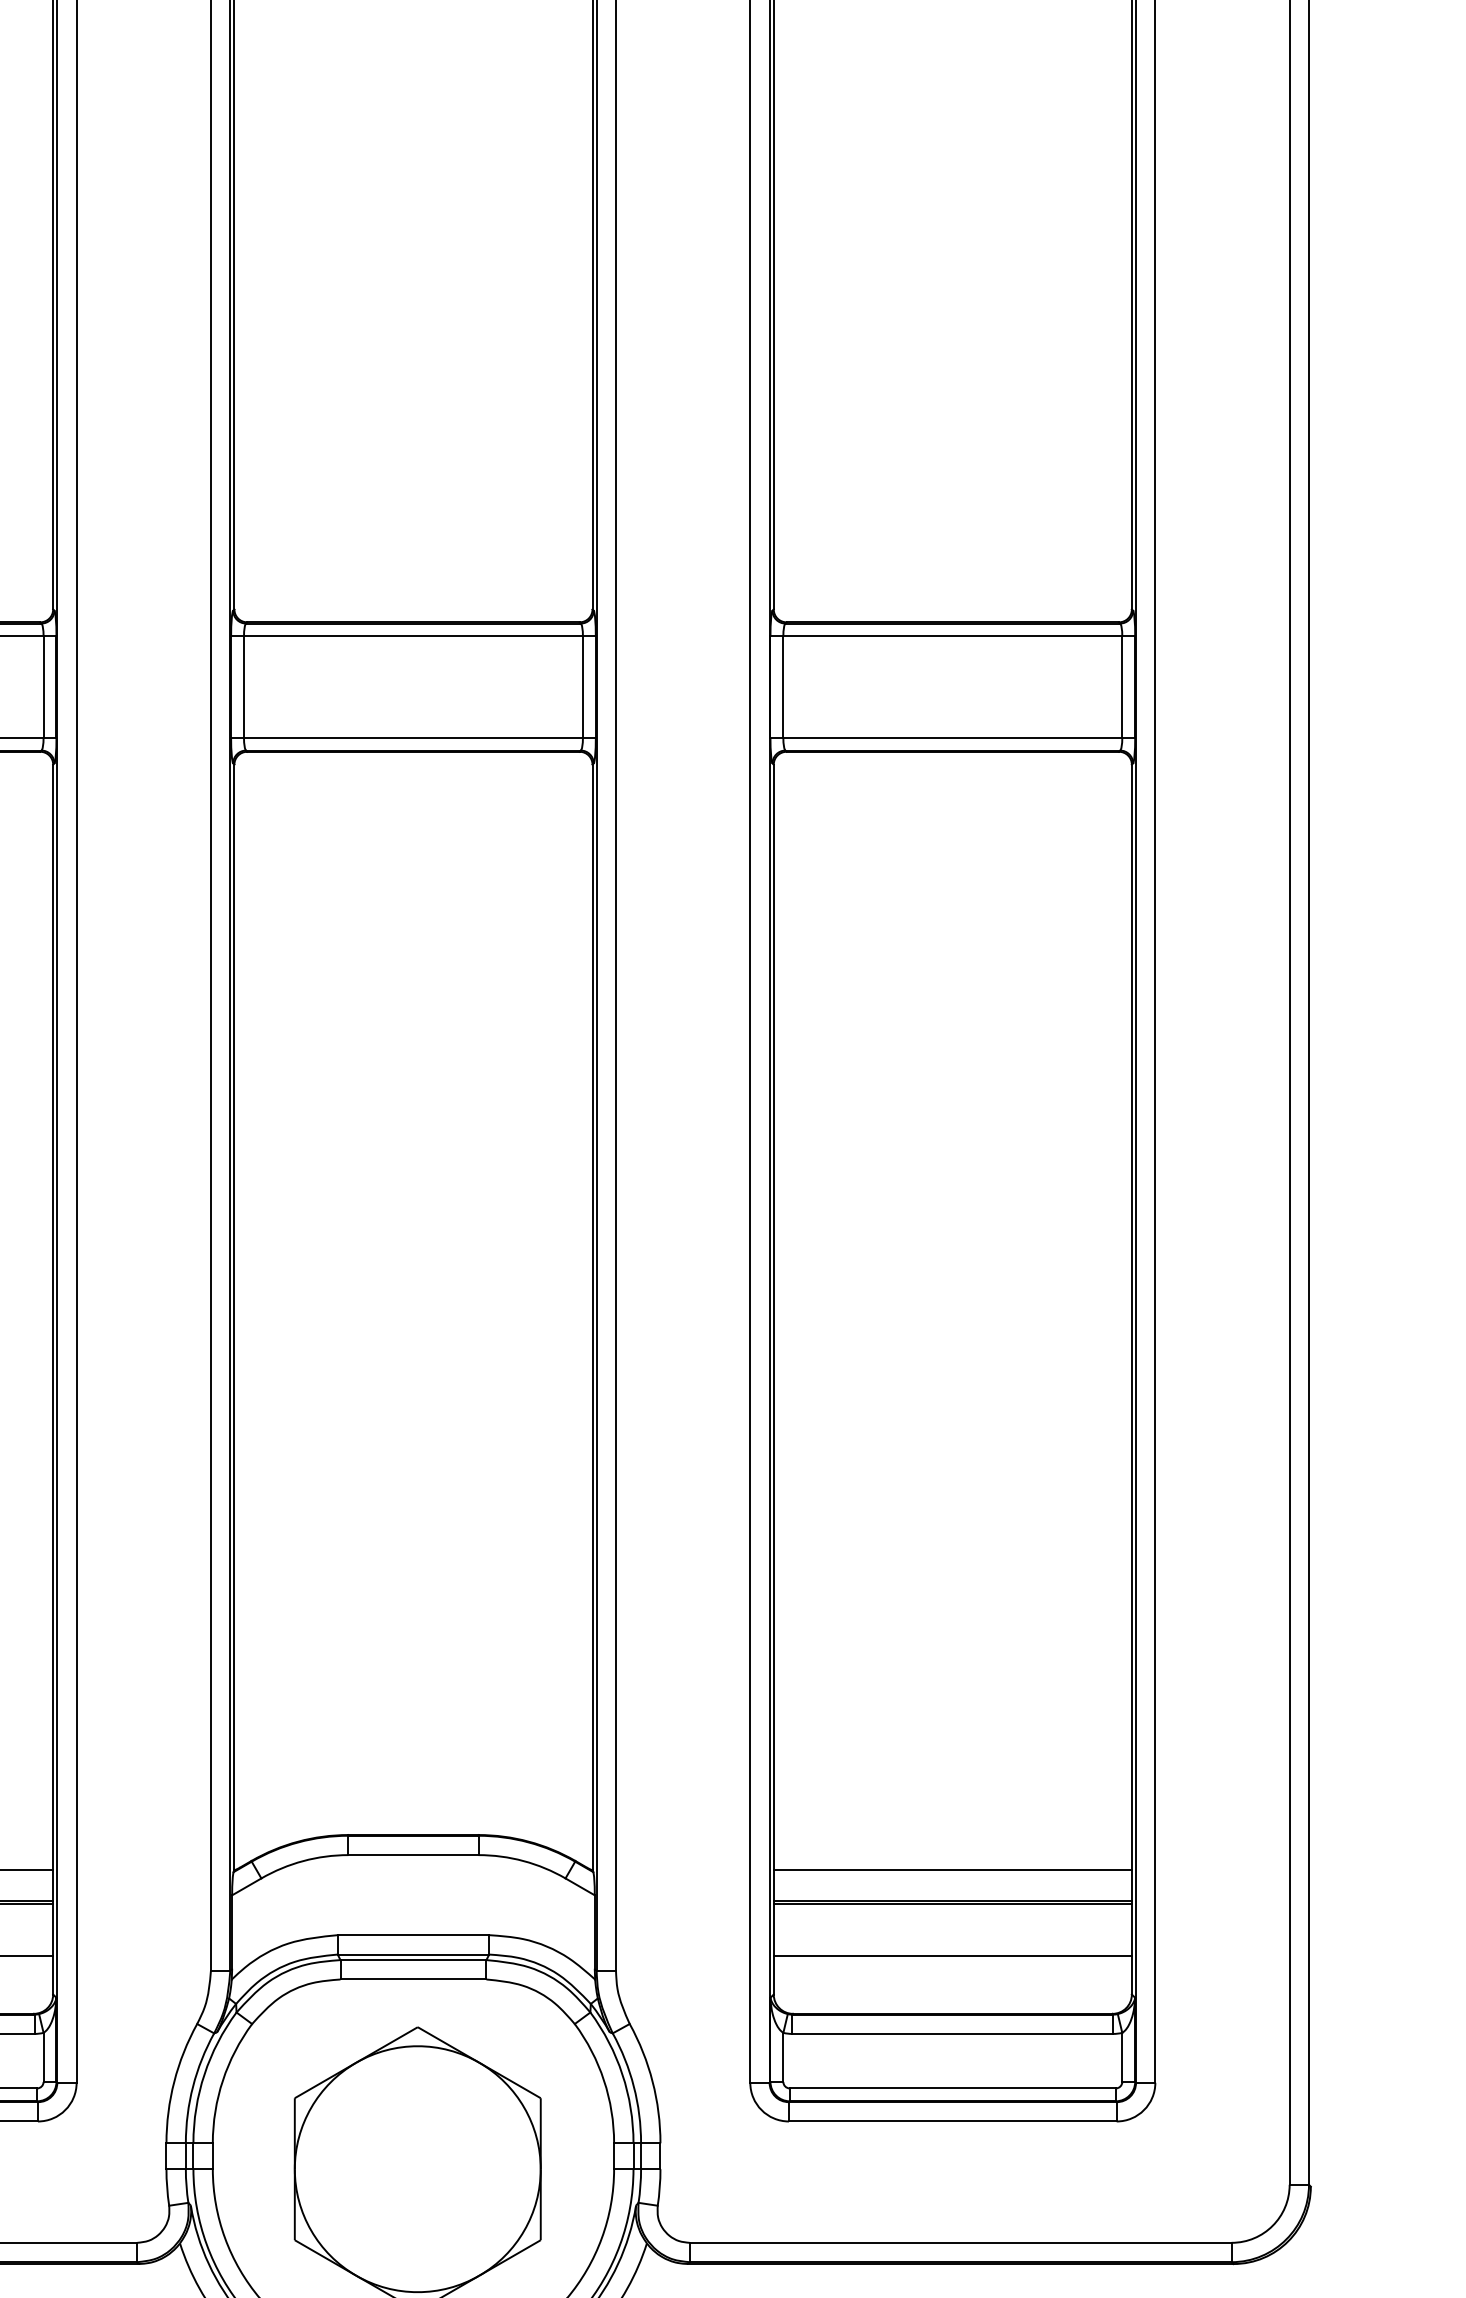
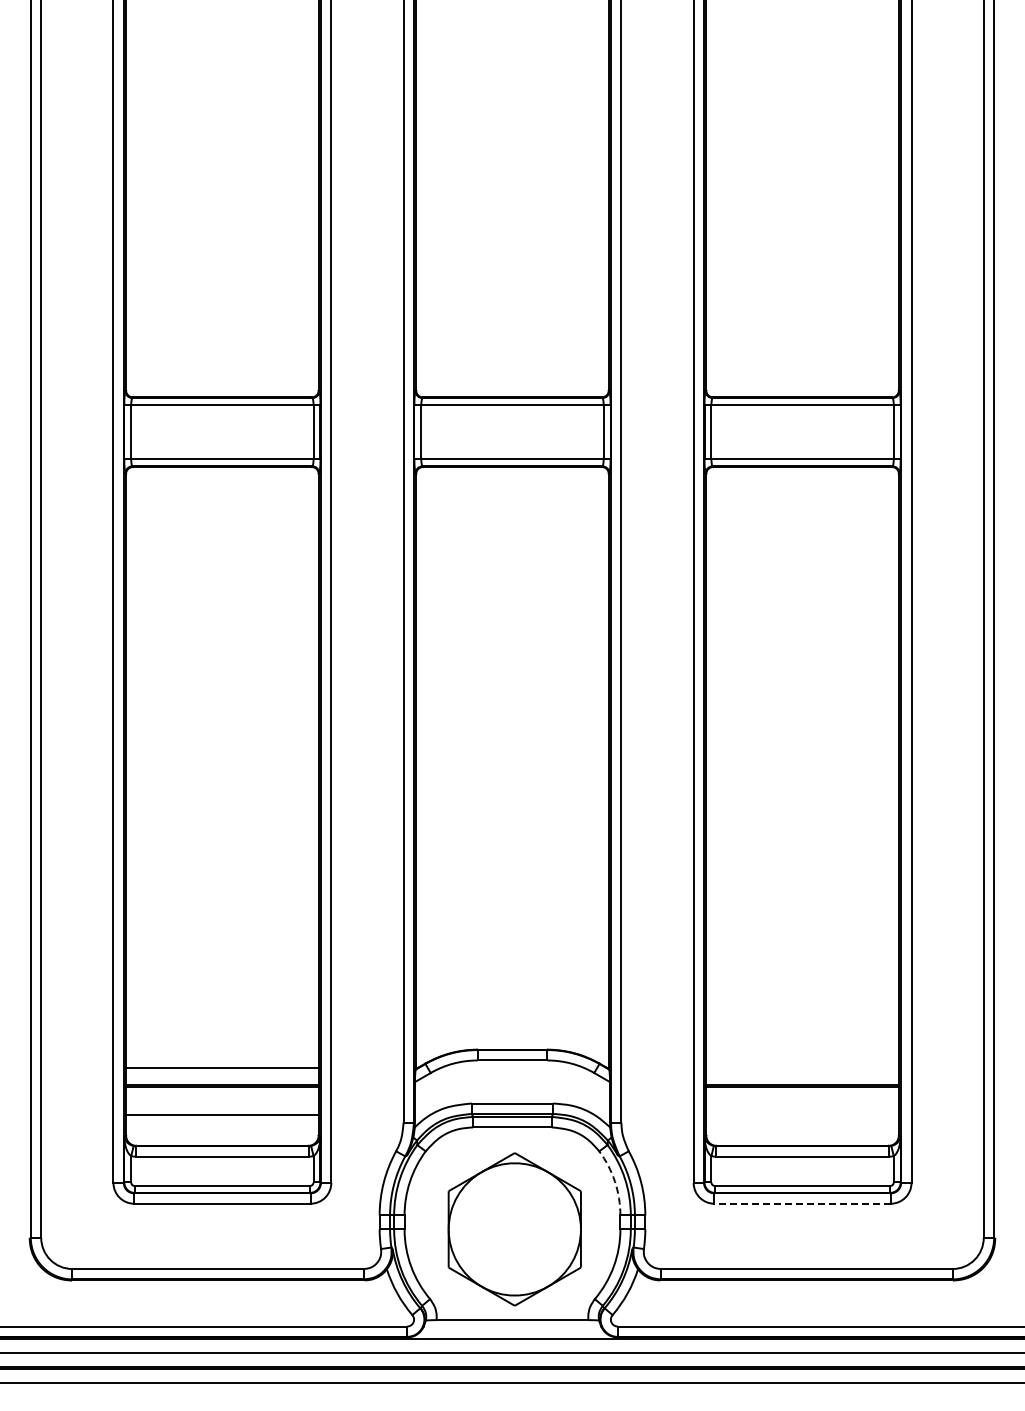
line: (952, 1870) -> (802, 1068), removed
line: (952, 1955) -> (802, 1114), removed
arc: (603, 2080) -> (614, 1181), solid -> dashed
line: (952, 2121) -> (802, 1203), solid -> dashed

